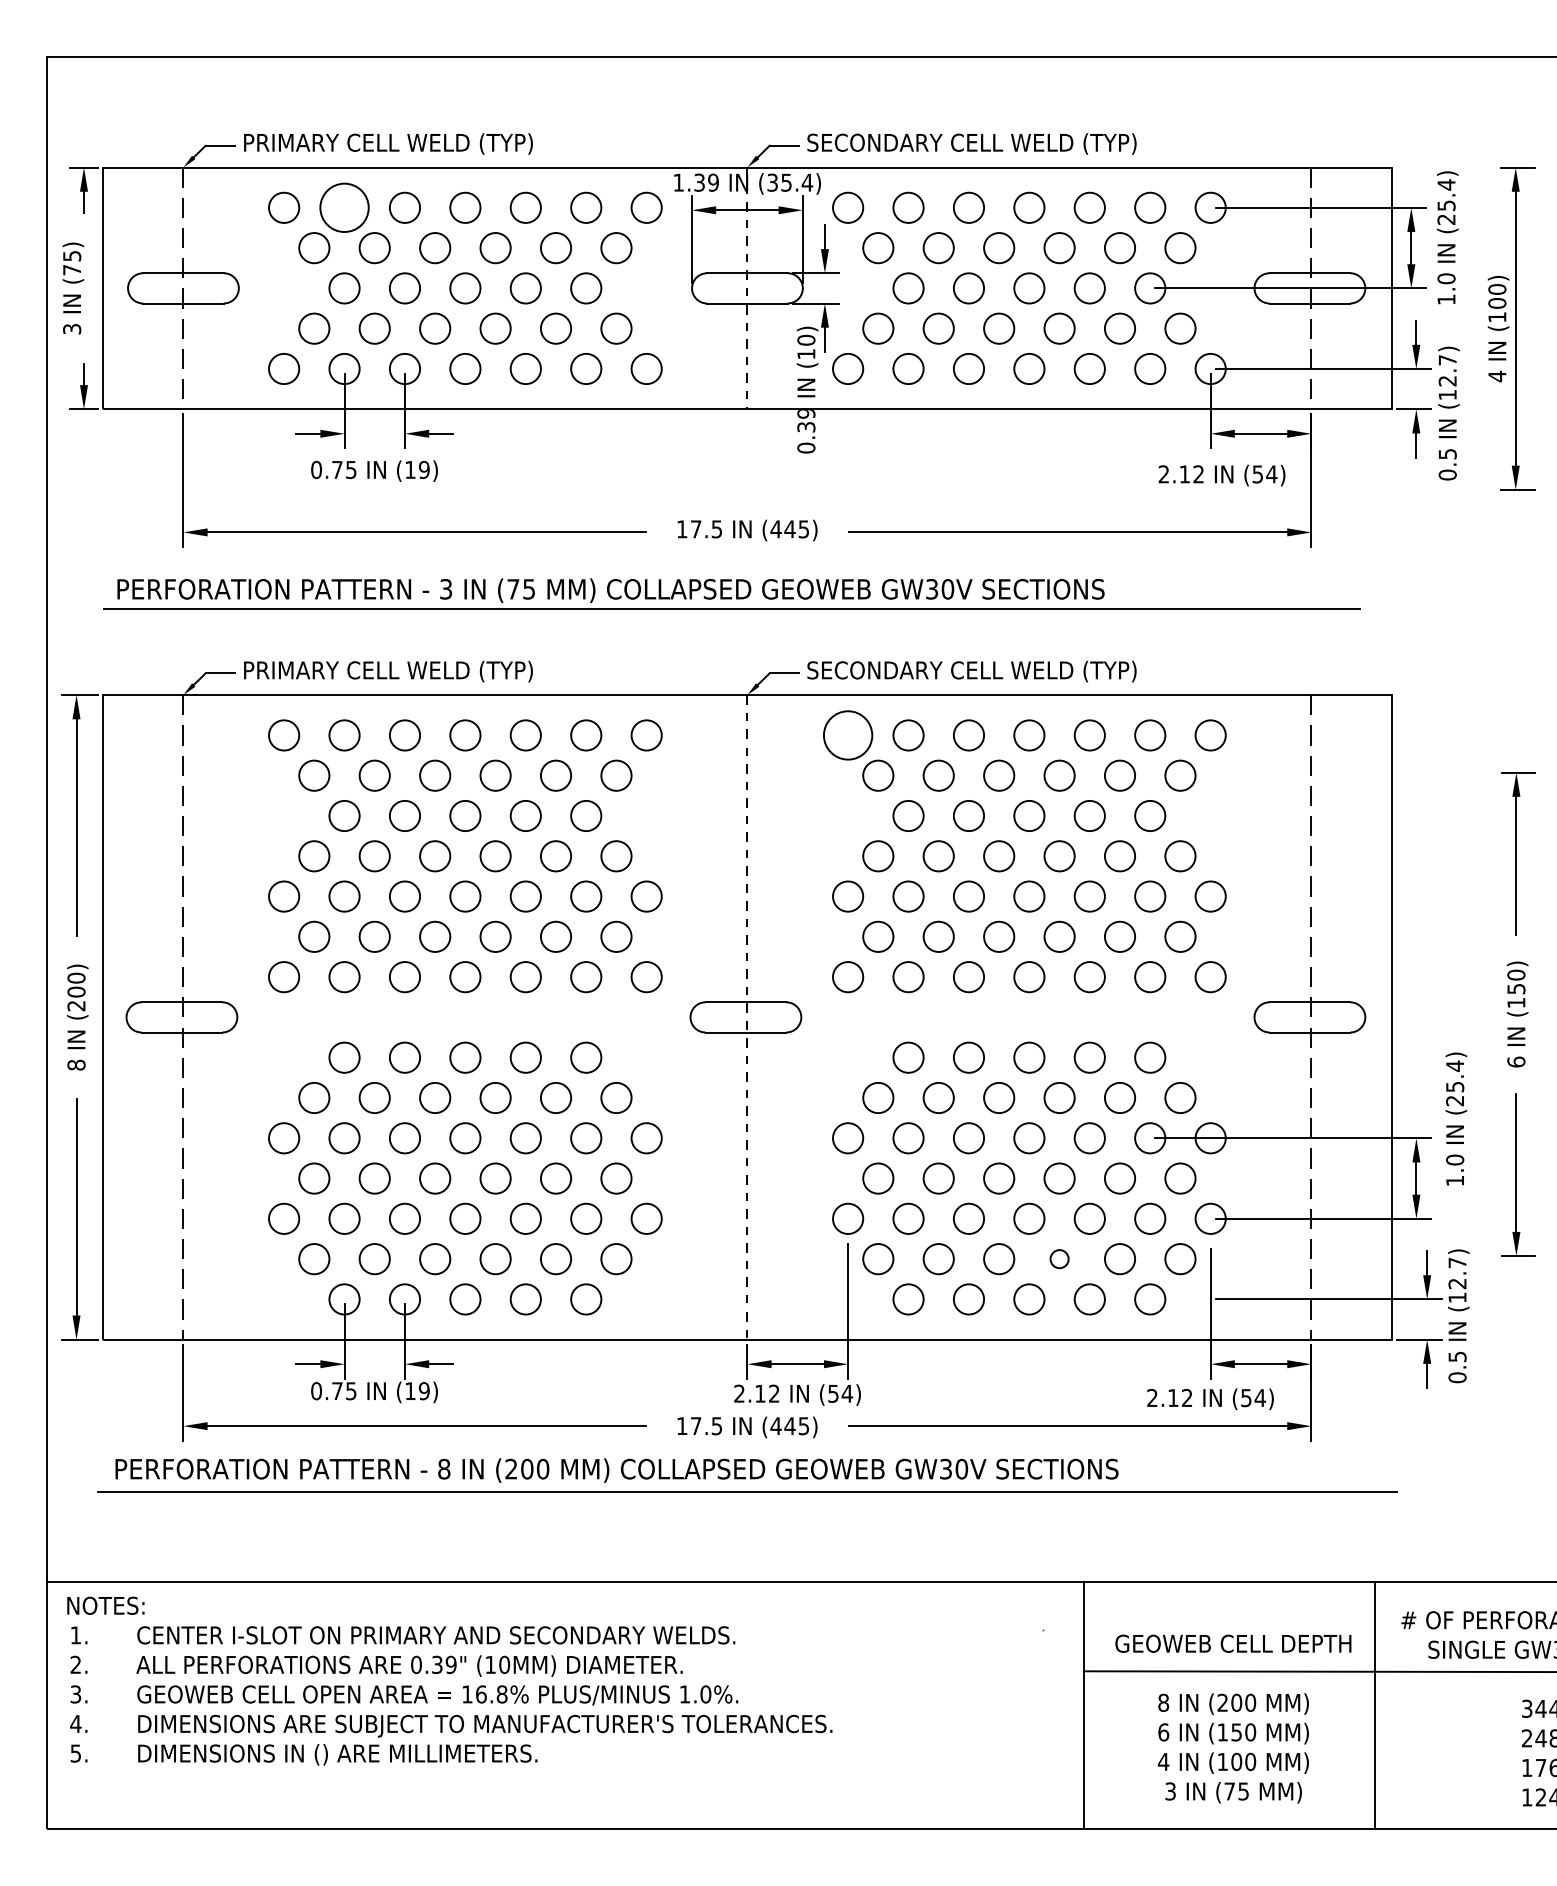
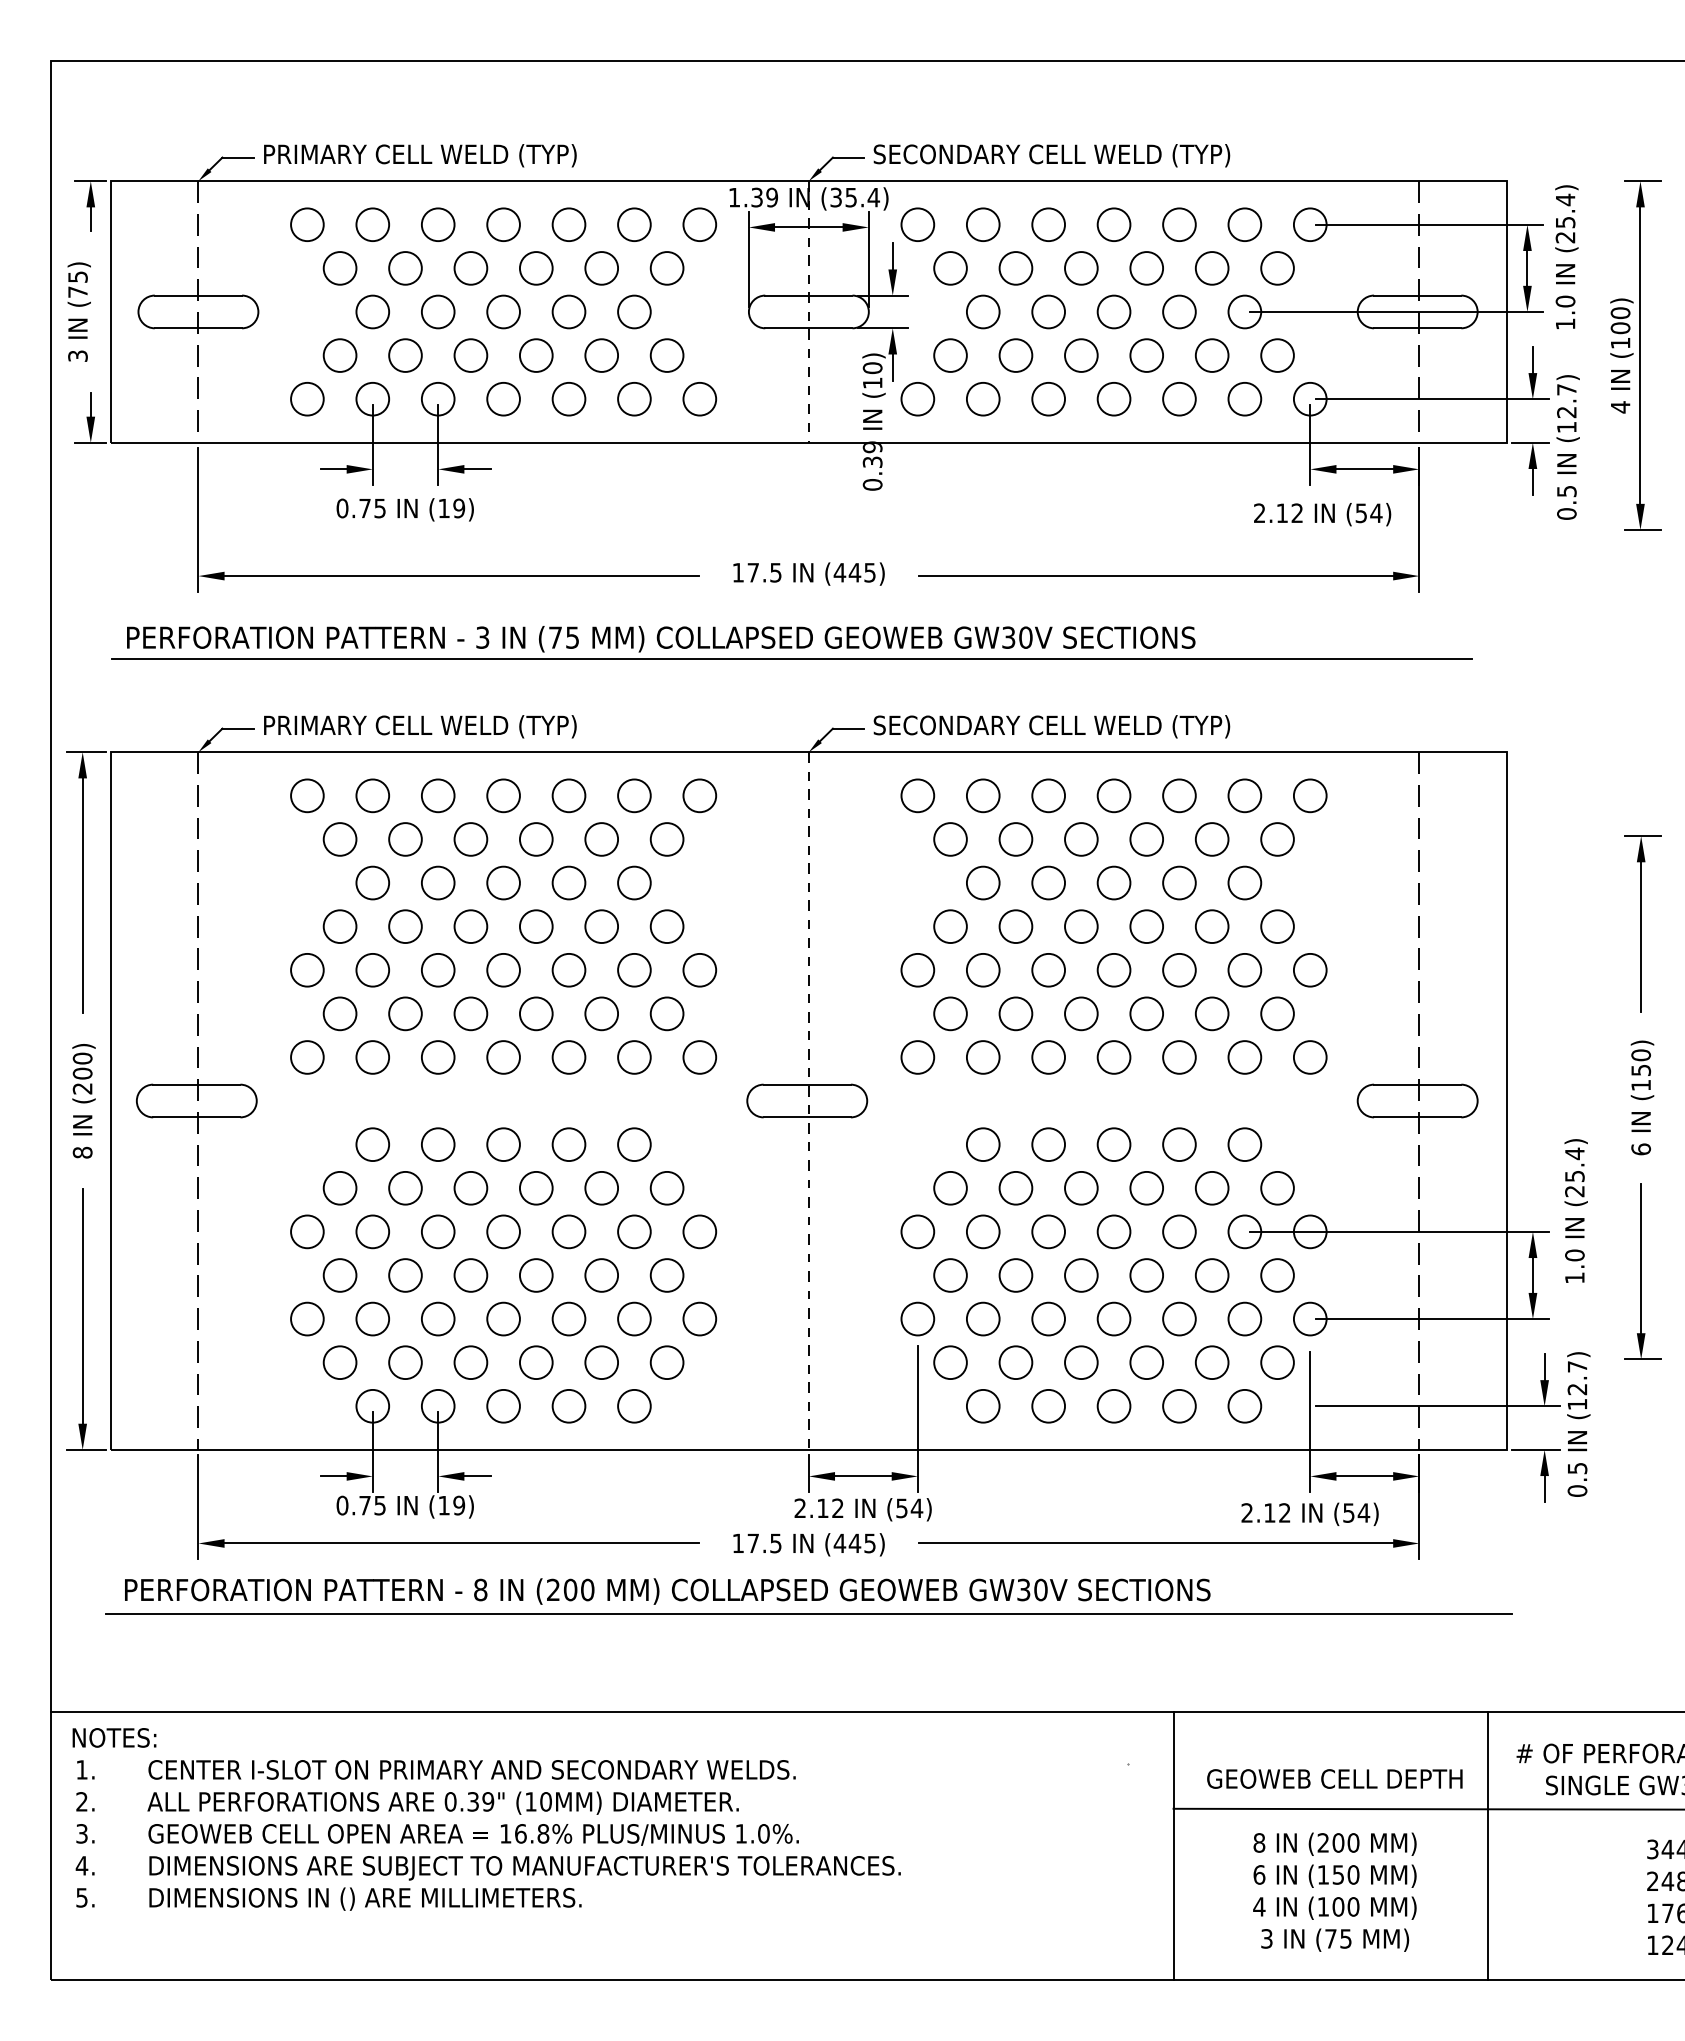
circle: (344, 207) -> (372, 224), size x0.62
circle: (847, 735) -> (917, 795), size x0.62
circle: (1059, 1258) -> (1146, 1362), size x1.67

